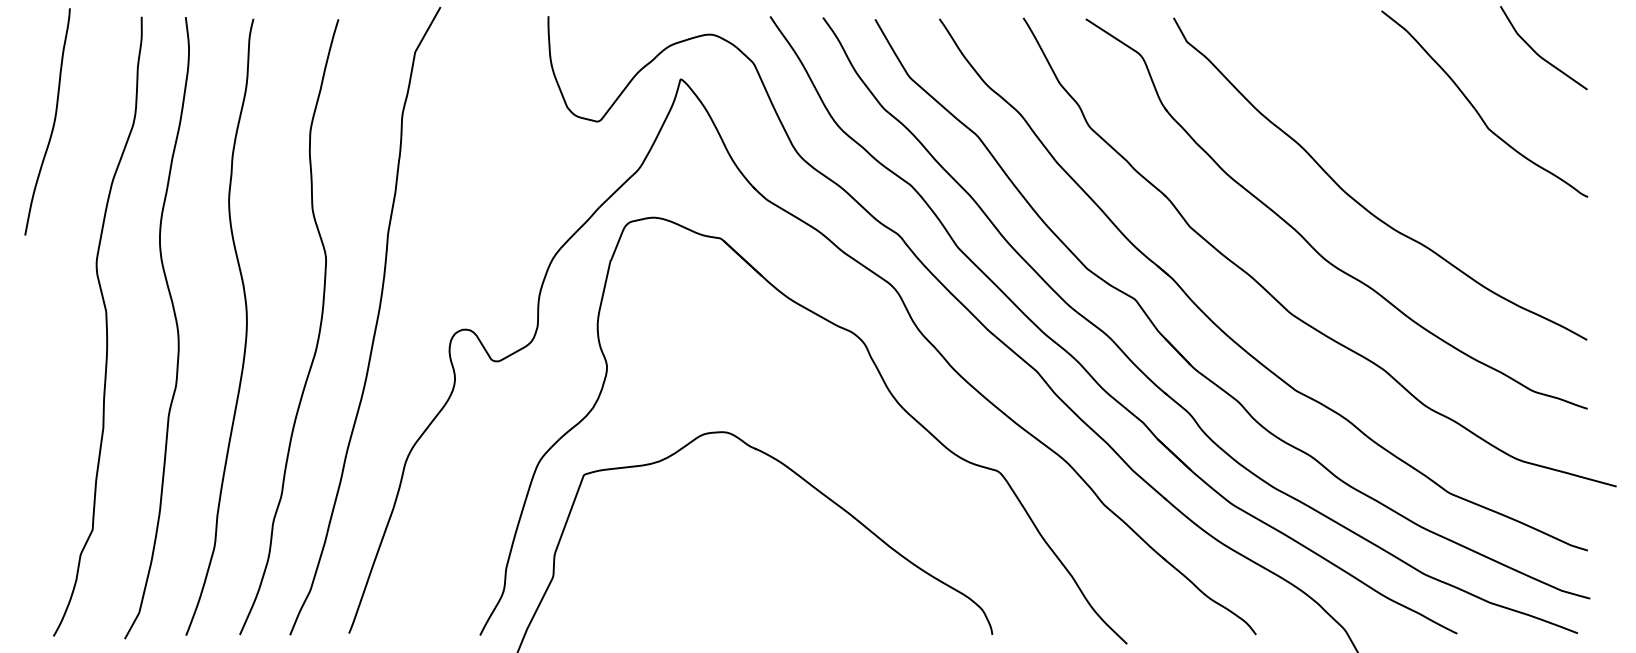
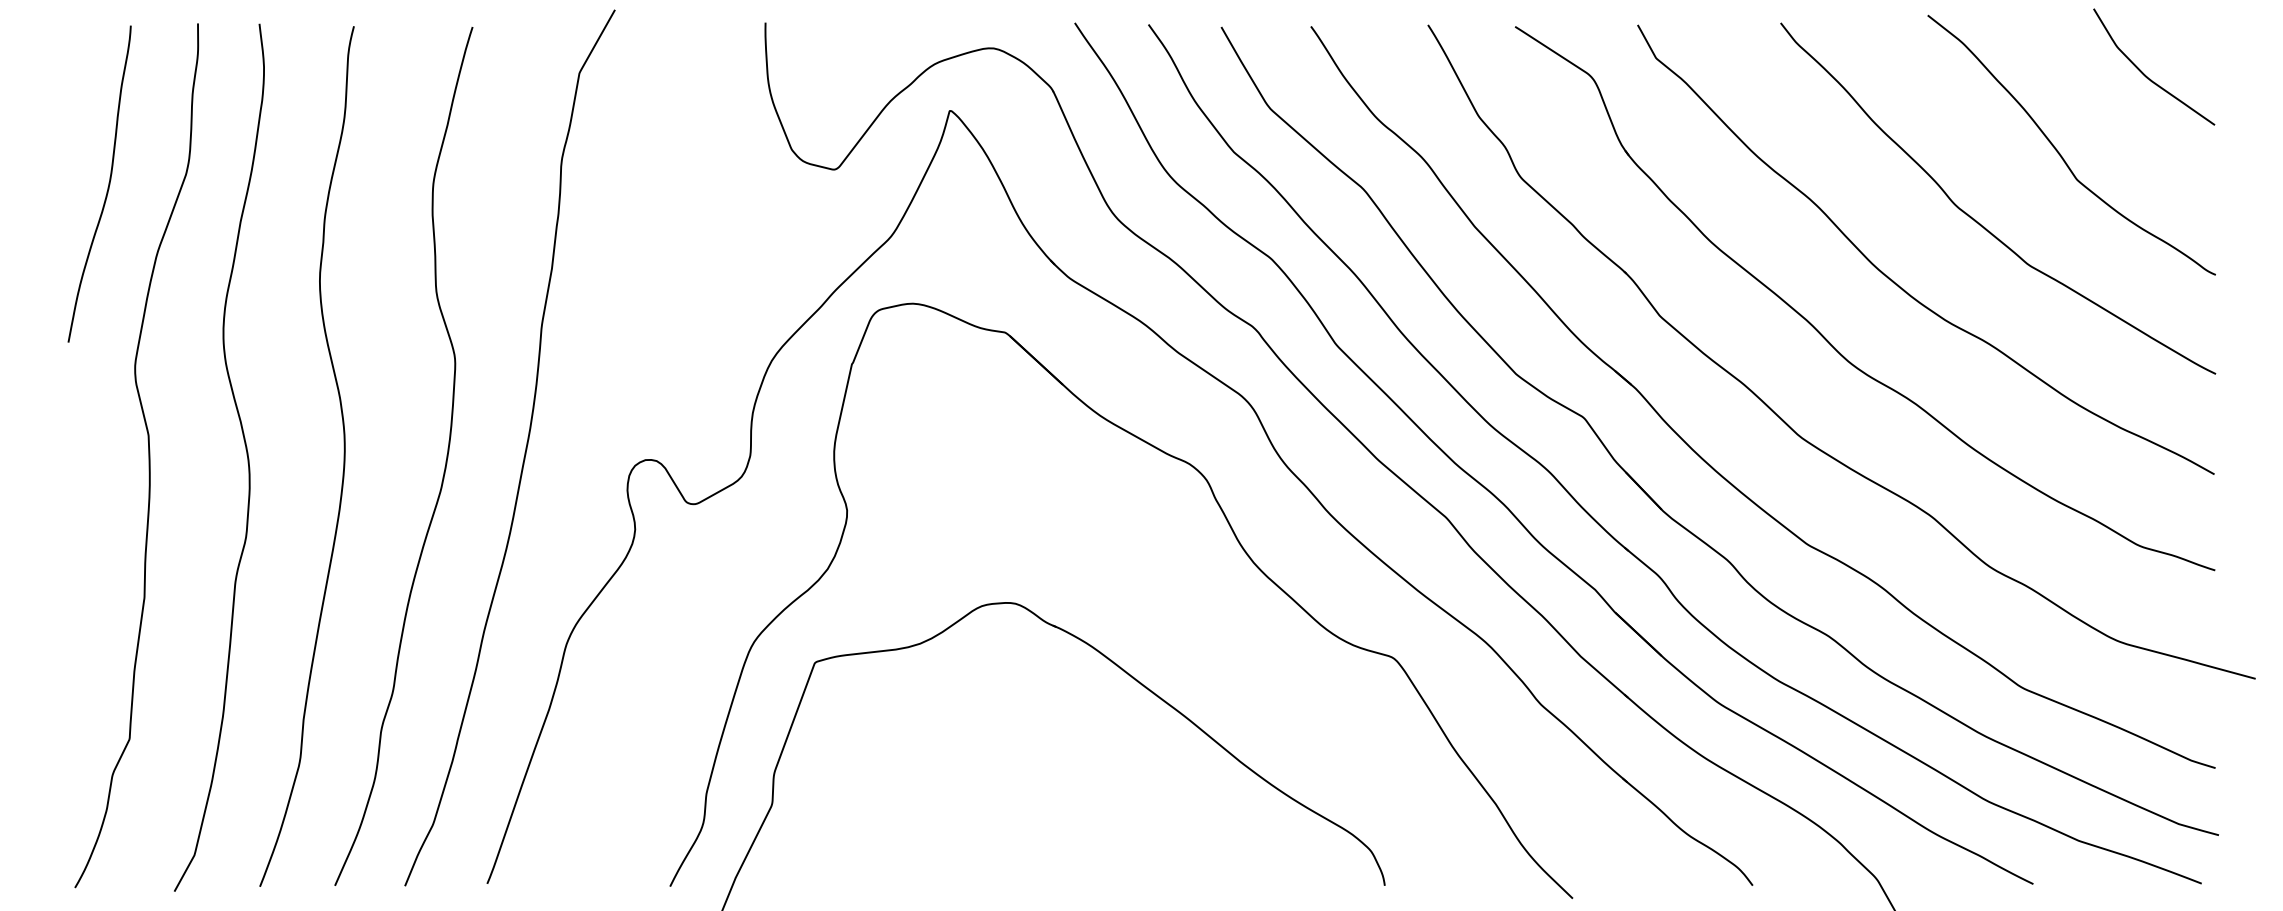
curve: (53, 124) -> (107, 187), moved
curve: (1418, 159) -> (1979, 222), added

